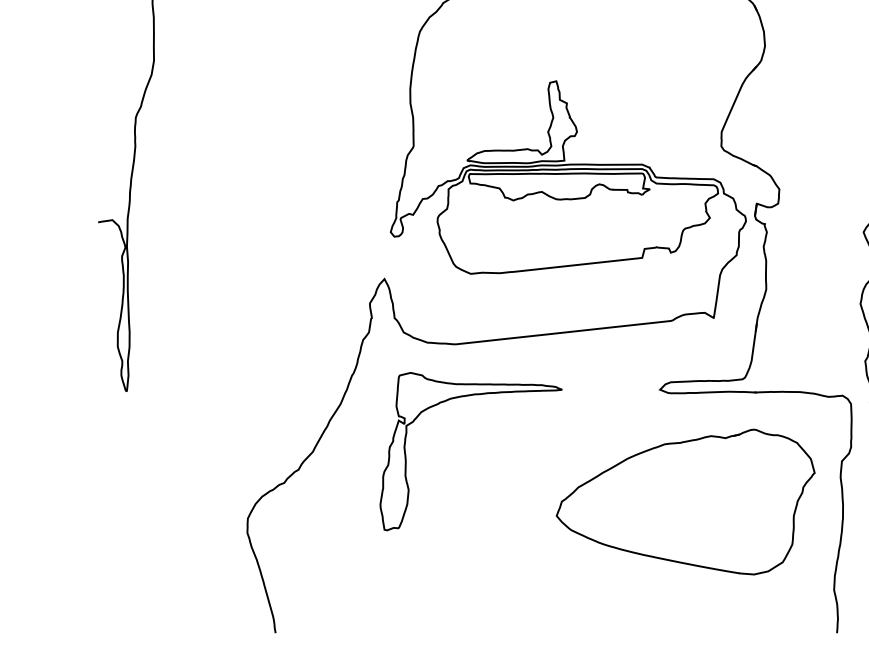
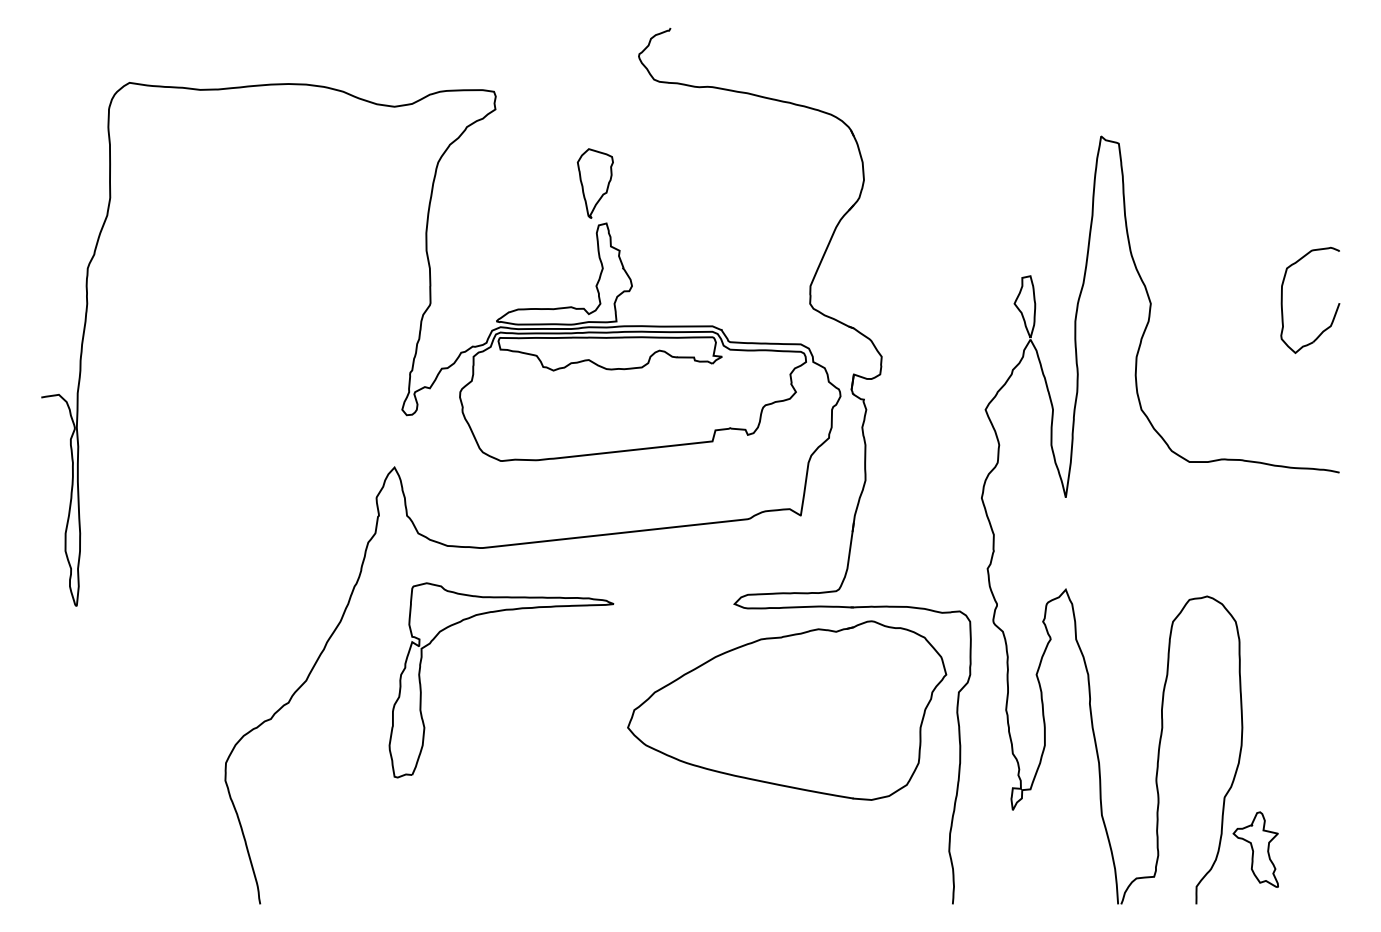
part: (546, 48) -> (594, 183), added
part: (685, 501) -> (787, 710), moved

